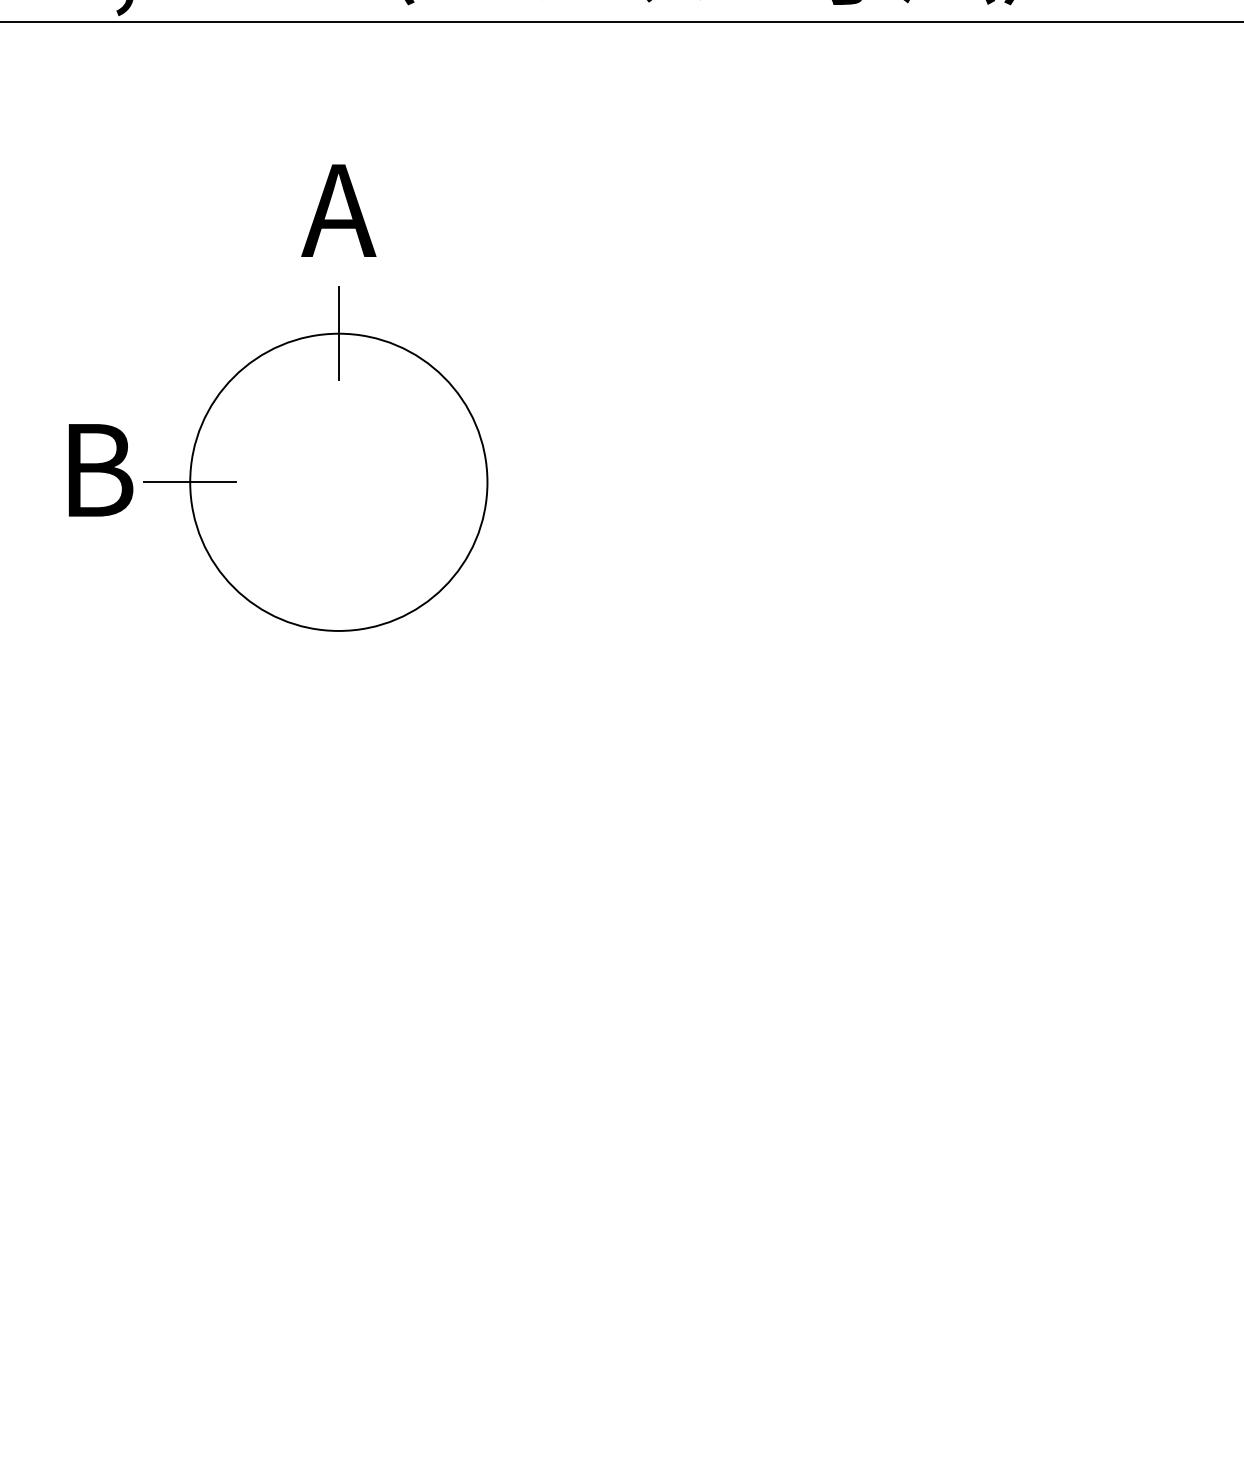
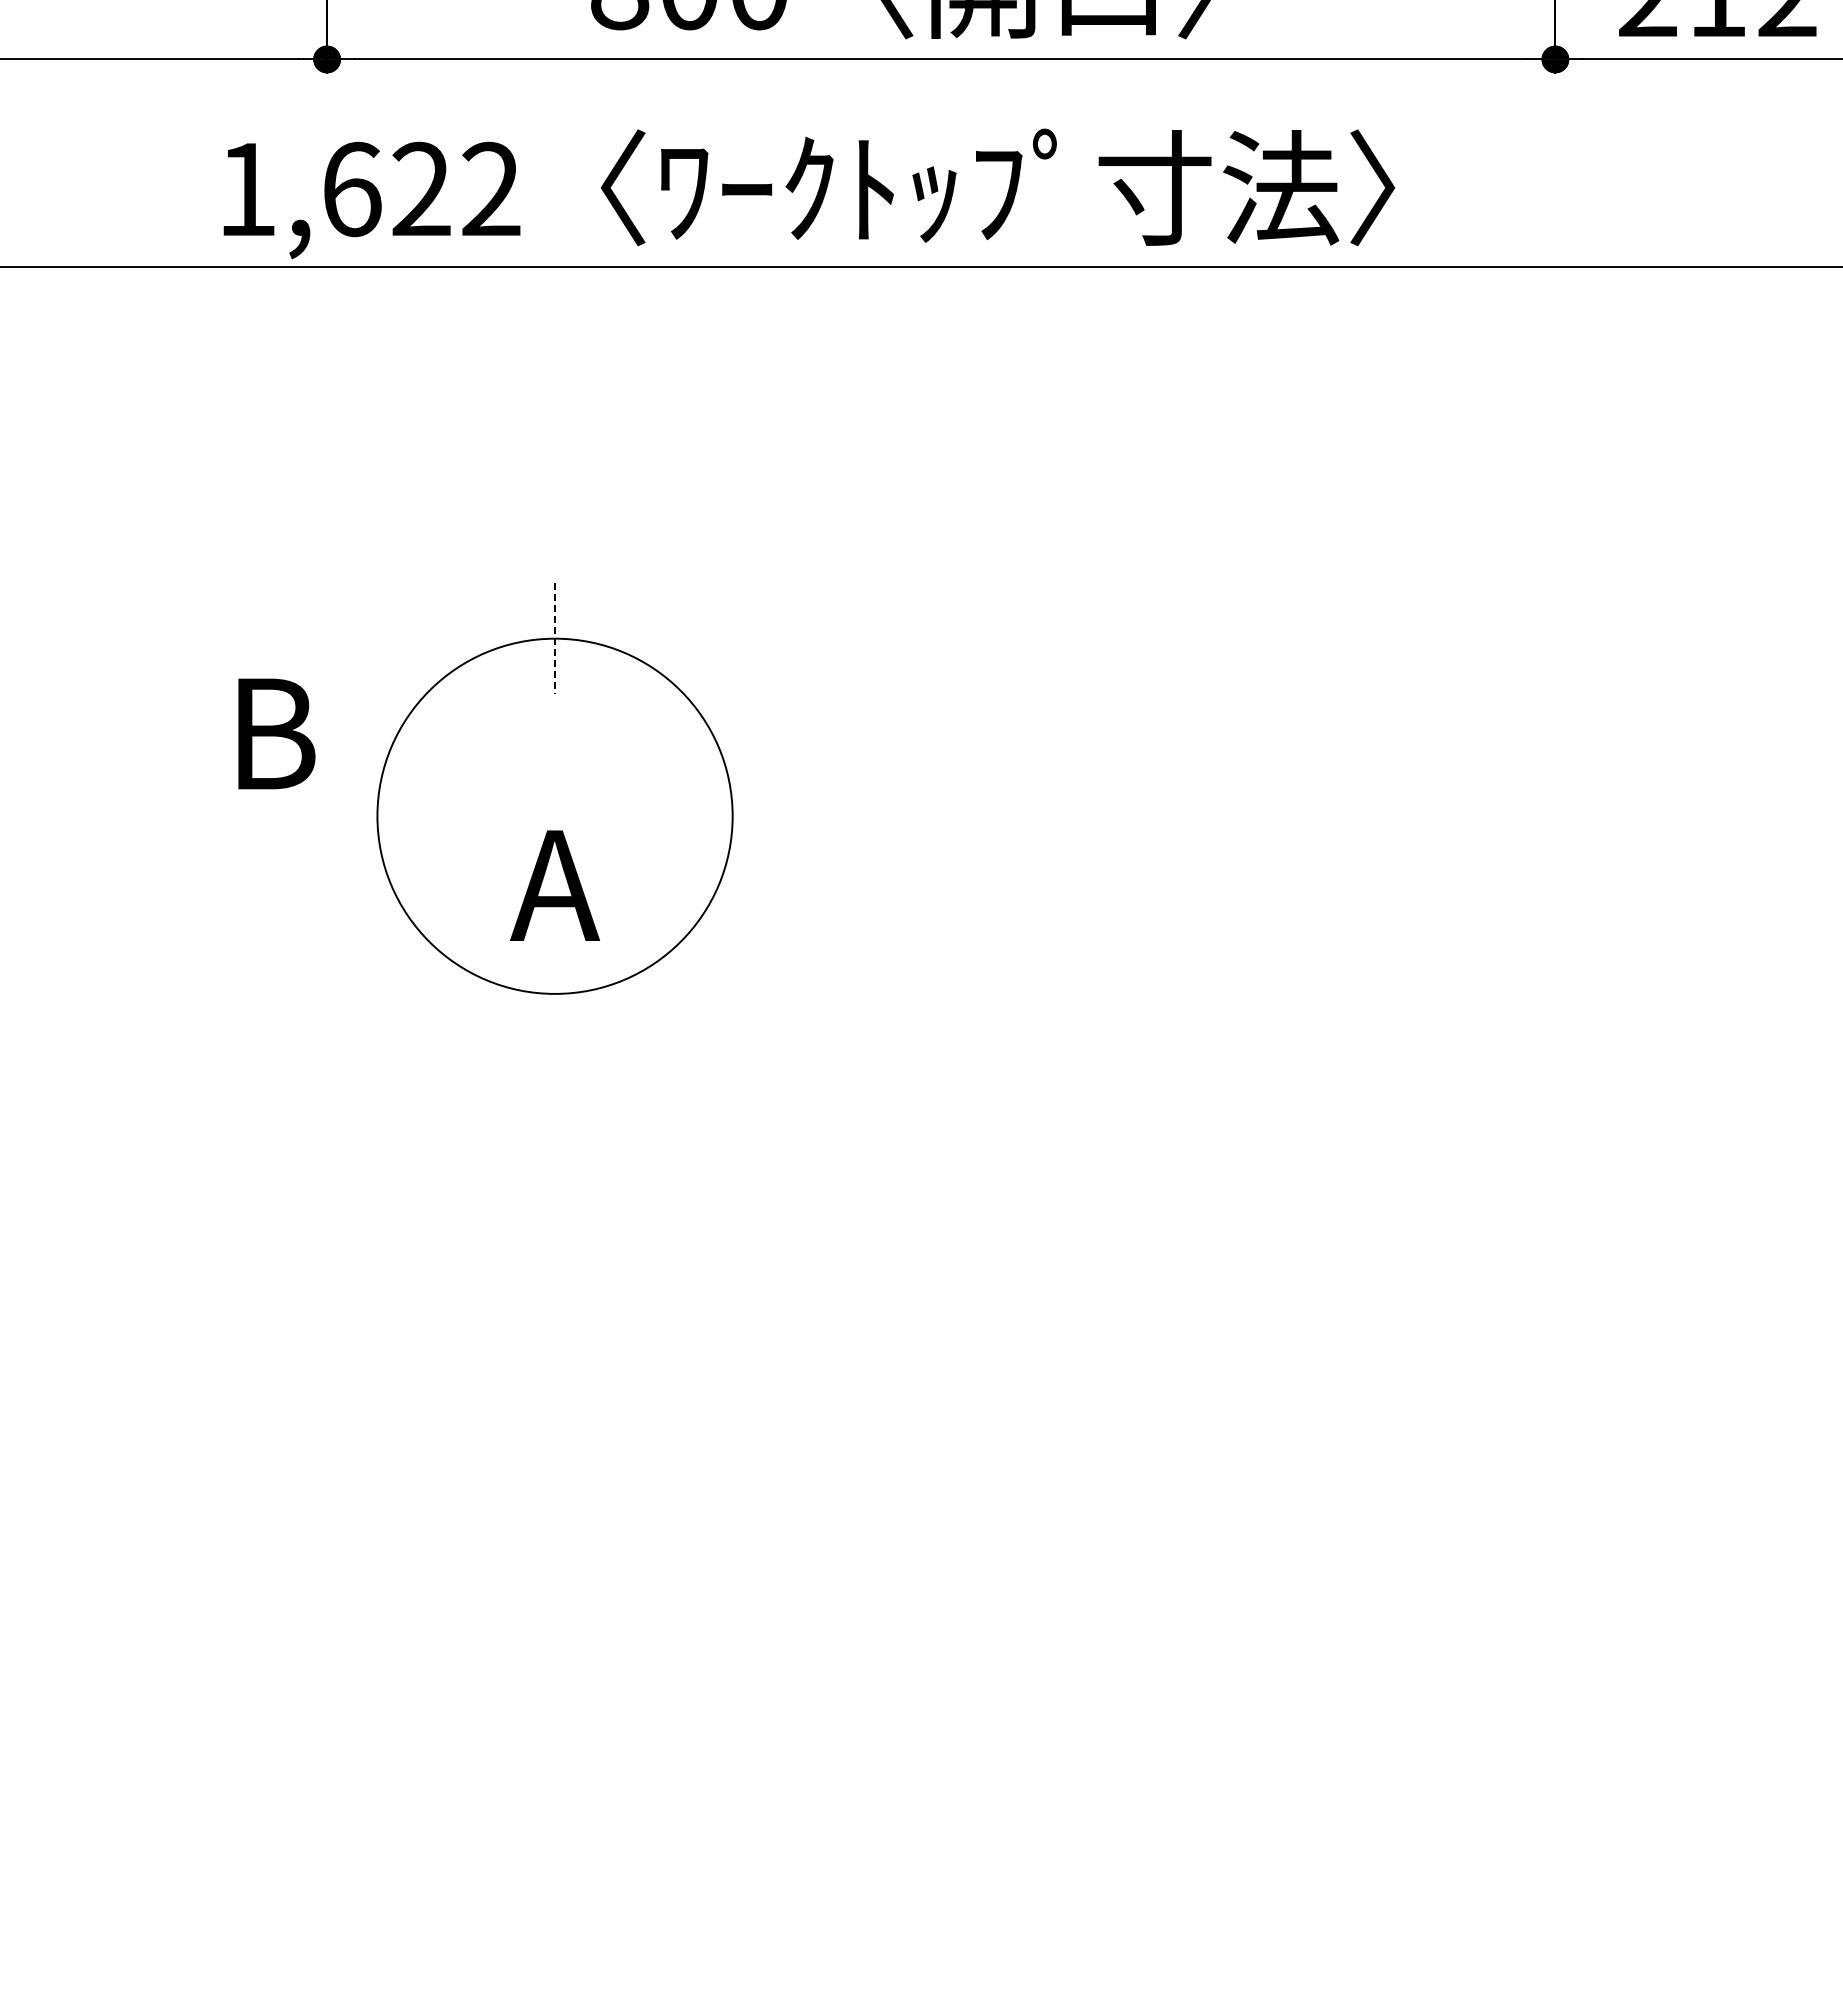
text: (339, 210) -> (555, 885), moved
line: (339, 334) -> (555, 639), solid -> dashed
text: (100, 469) -> (276, 733), moved
line: (190, 482) -> (377, 816), removed

